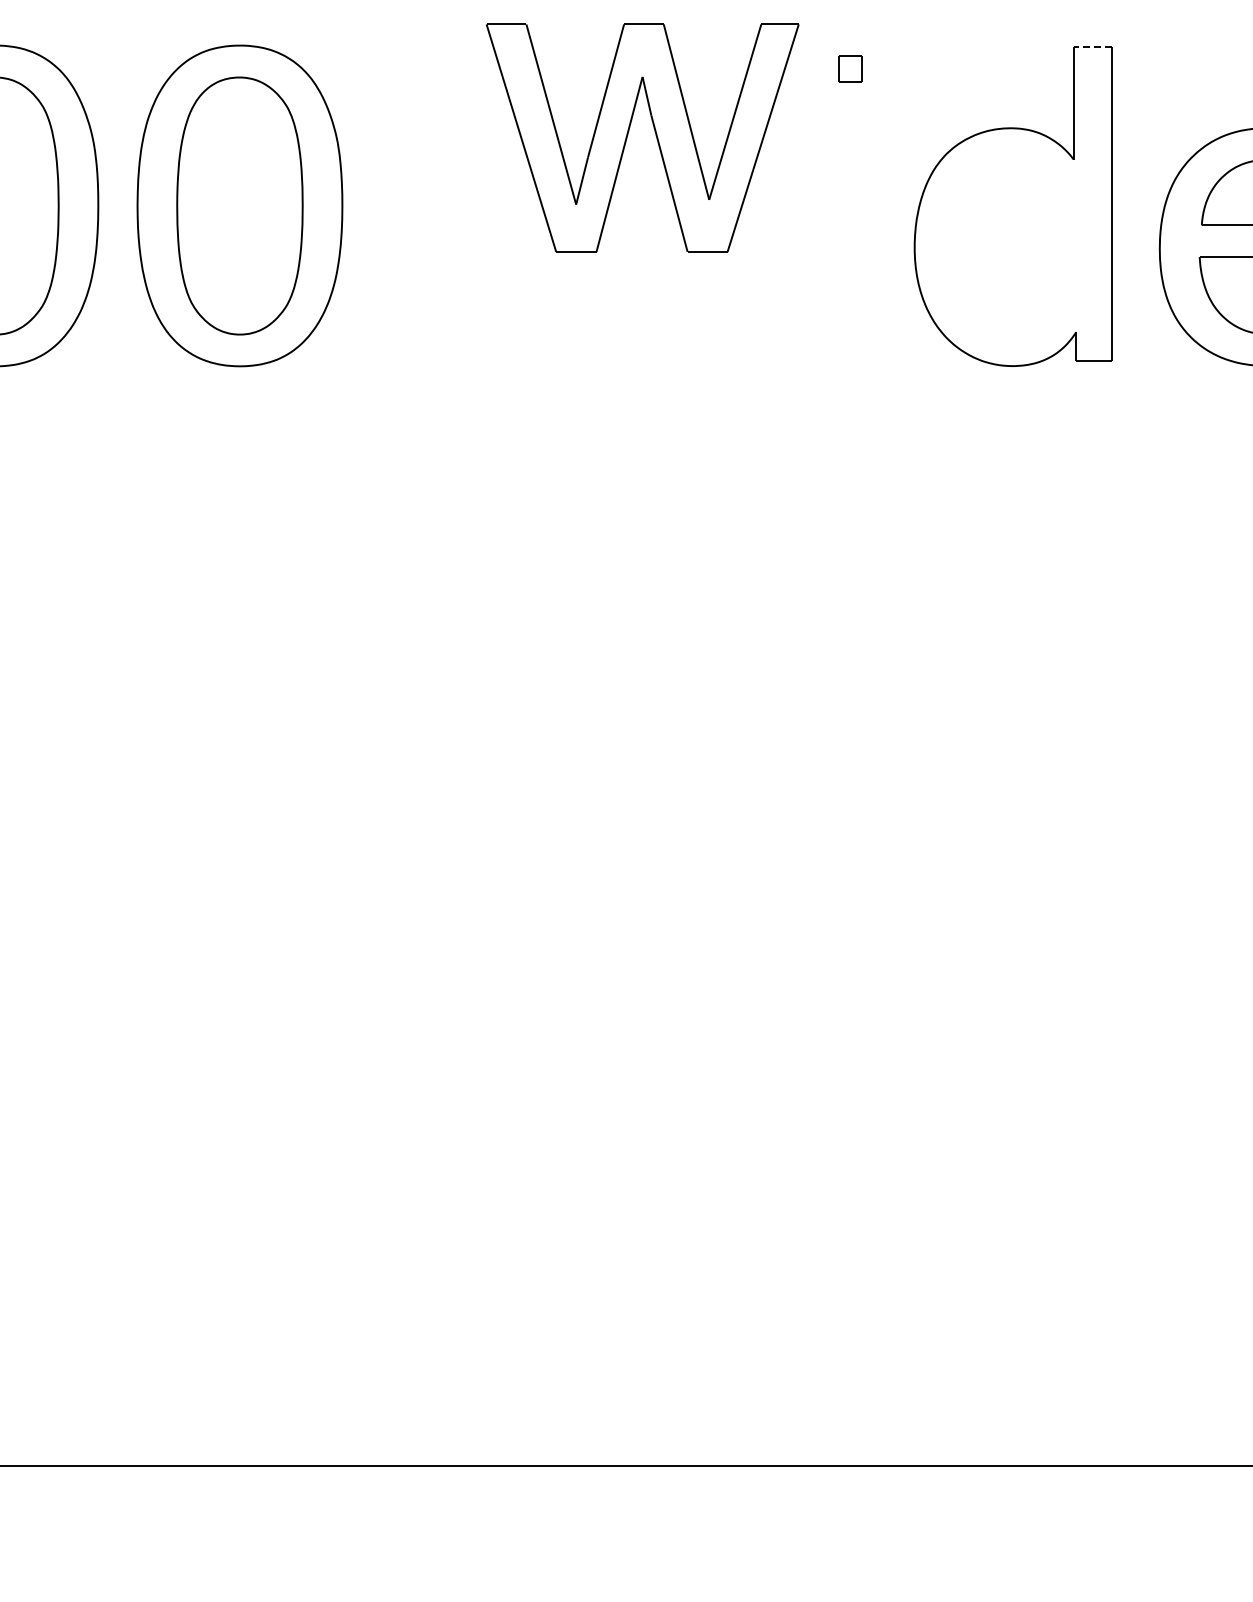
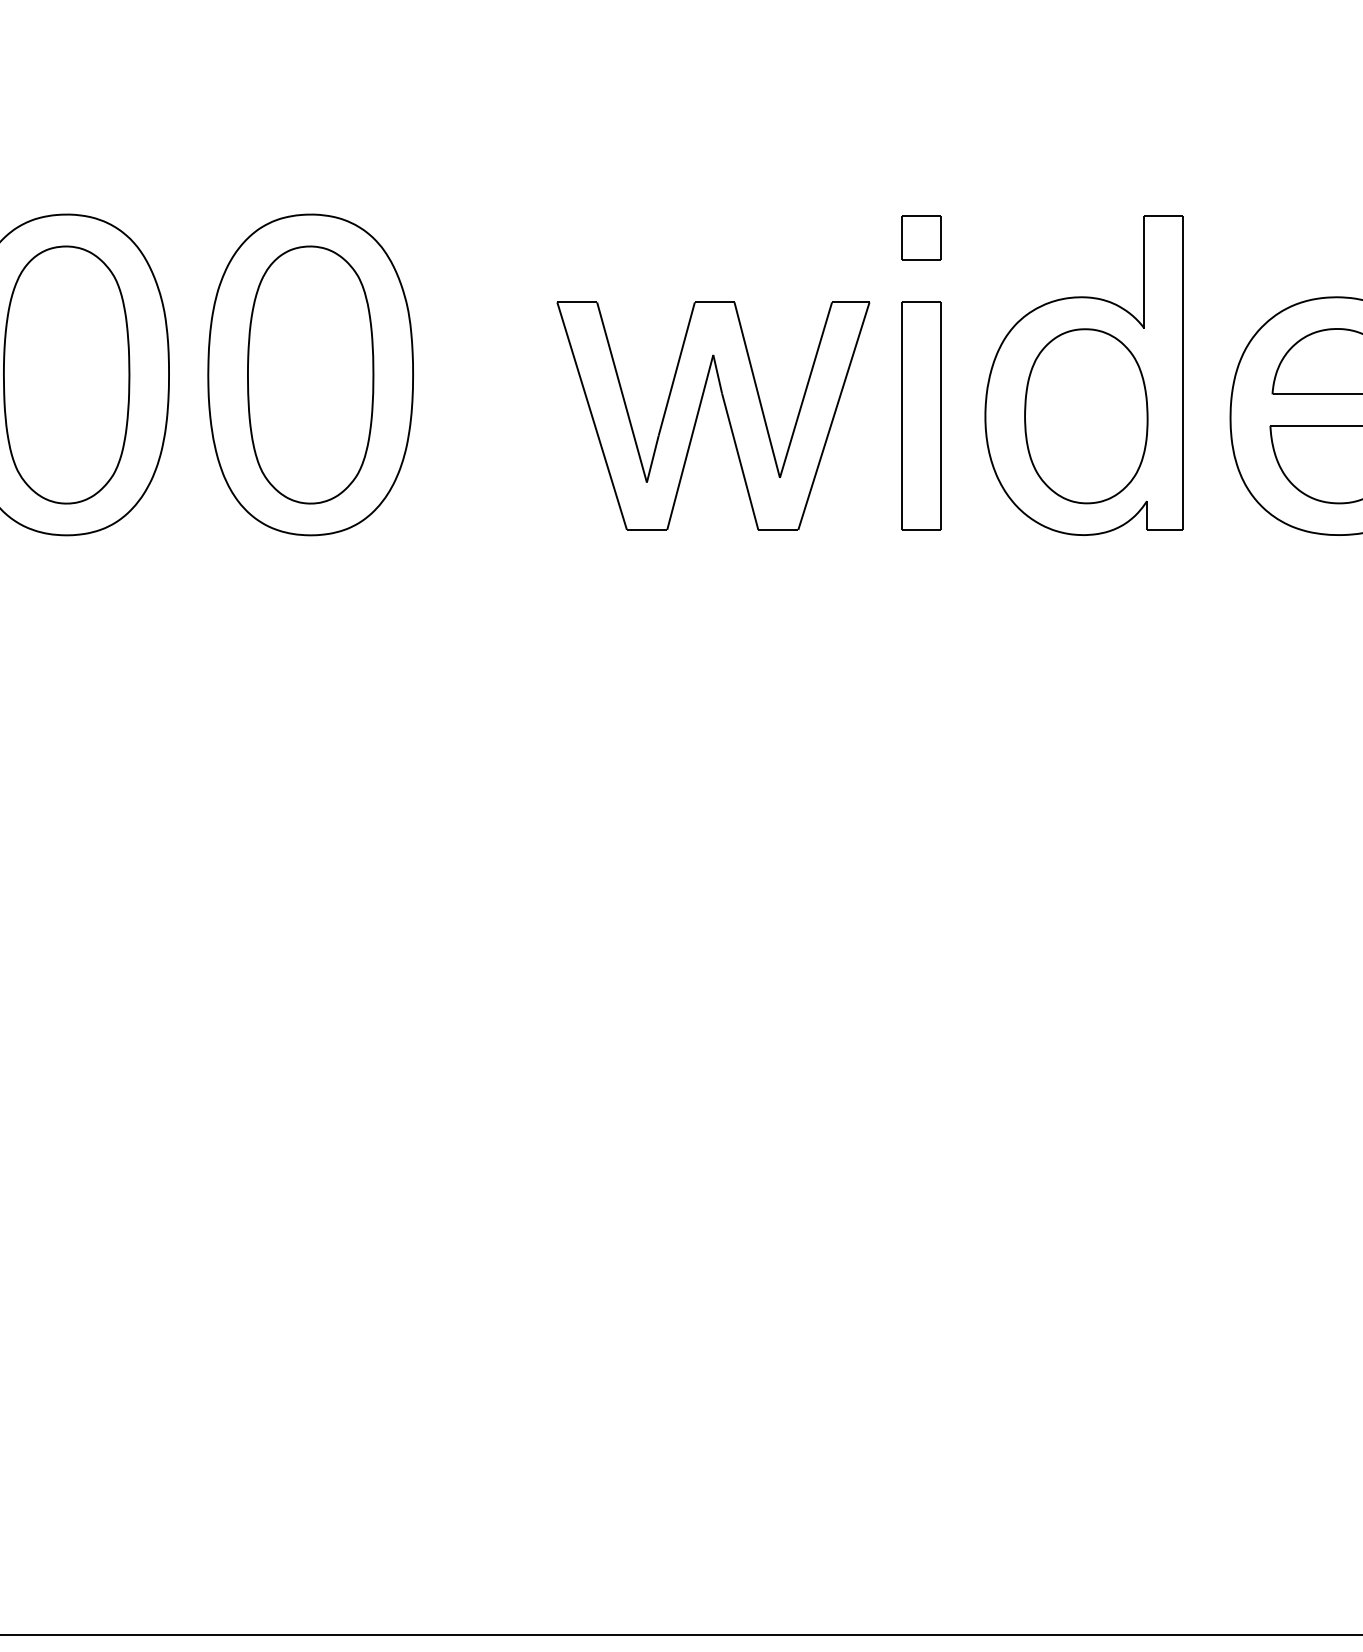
line: (1092, 46) -> (1163, 215), dashed -> solid
part: (850, 68) -> (921, 237), size x1.67
part: (654, 133) -> (725, 411), moved
part: (850, 246) -> (921, 415), added
part: (1015, 247) -> (1086, 416), added

